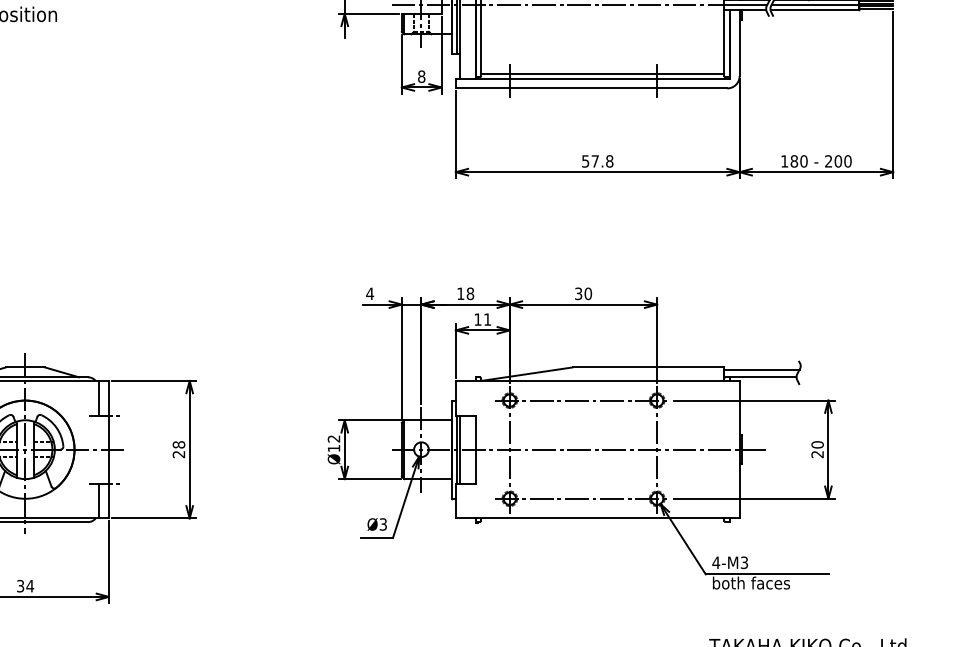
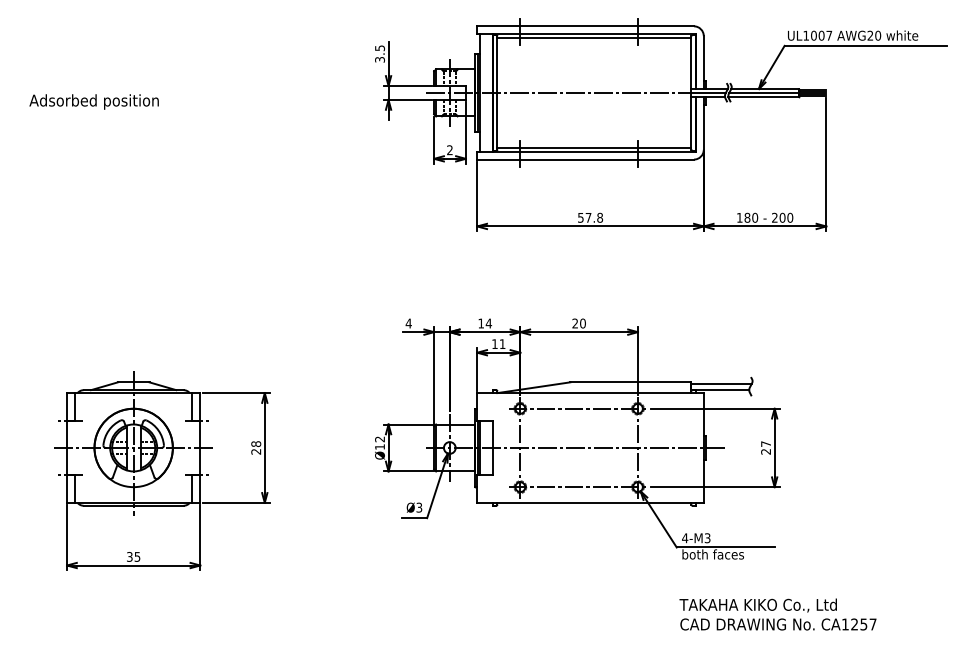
text: (421, 77) -> (449, 150), 8 -> 2
text: (469, 293) -> (488, 323), 18 -> 14
text: (578, 293) -> (575, 323), 30 -> 20
text: (818, 445) -> (766, 444), 20 -> 27
text: (30, 585) -> (137, 556), 34 -> 35

